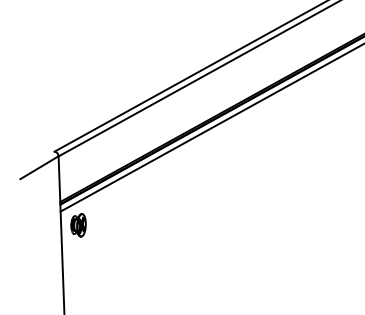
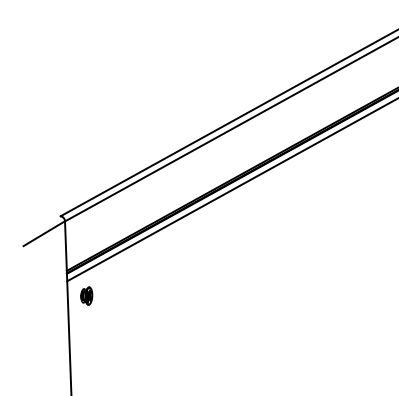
part: (78, 224) -> (86, 295), size x0.7

